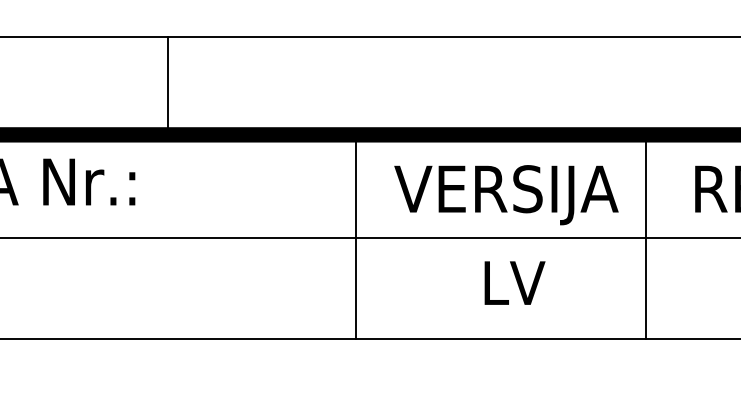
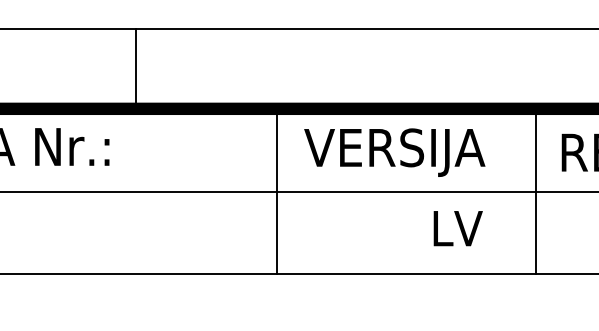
text: (506, 195) -> (394, 152), moved
line: (356, 236) -> (276, 190), moved
line: (645, 236) -> (536, 190), moved
text: (514, 282) -> (457, 228), moved

